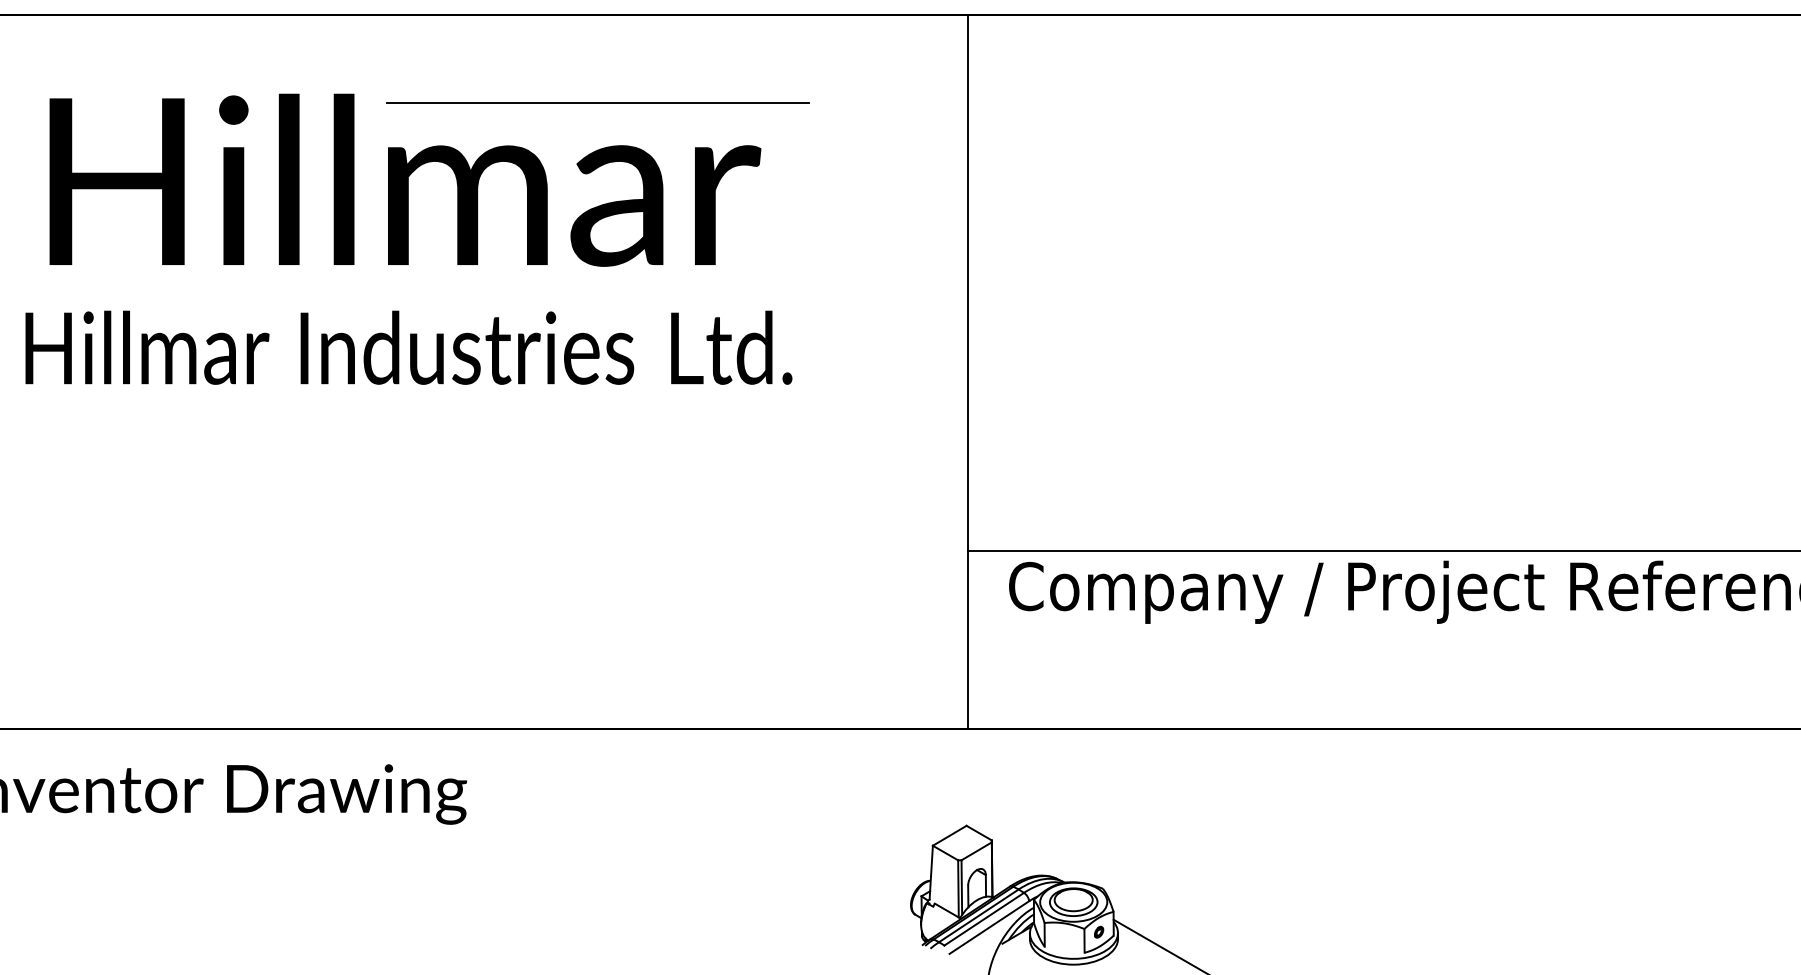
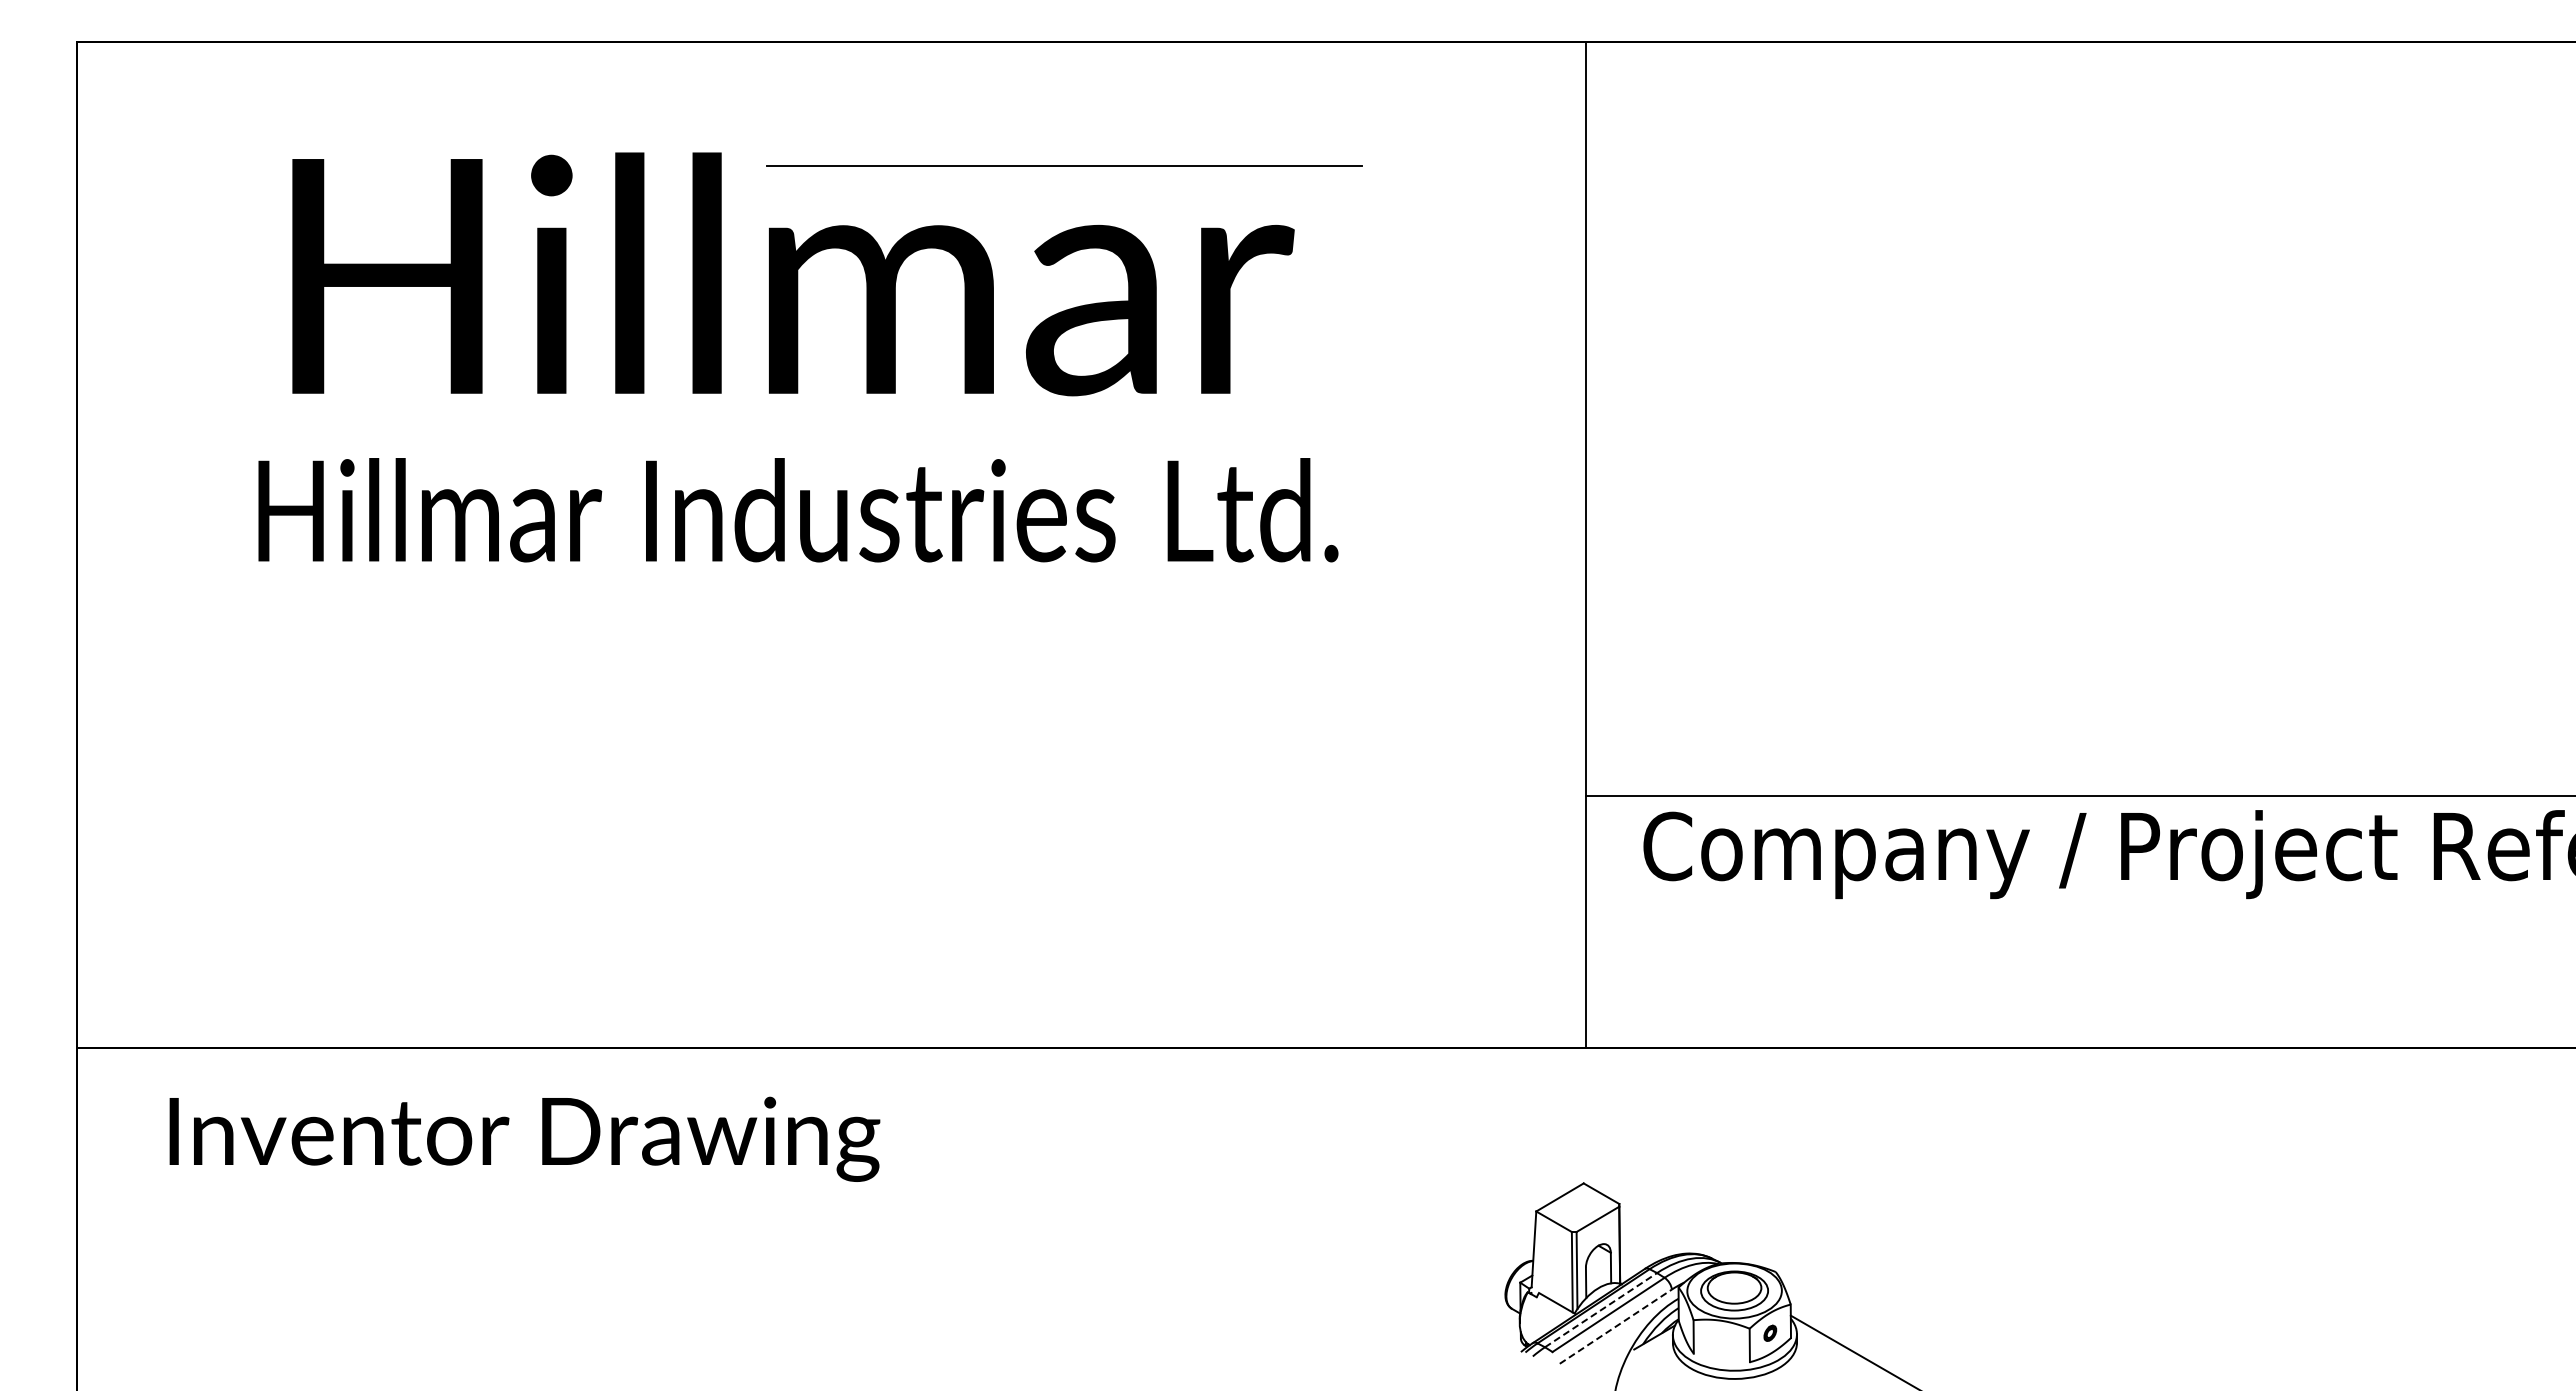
line: (979, 915) -> (1601, 1309), solid -> dashed
line: (989, 927) -> (1616, 1326), solid -> dashed

